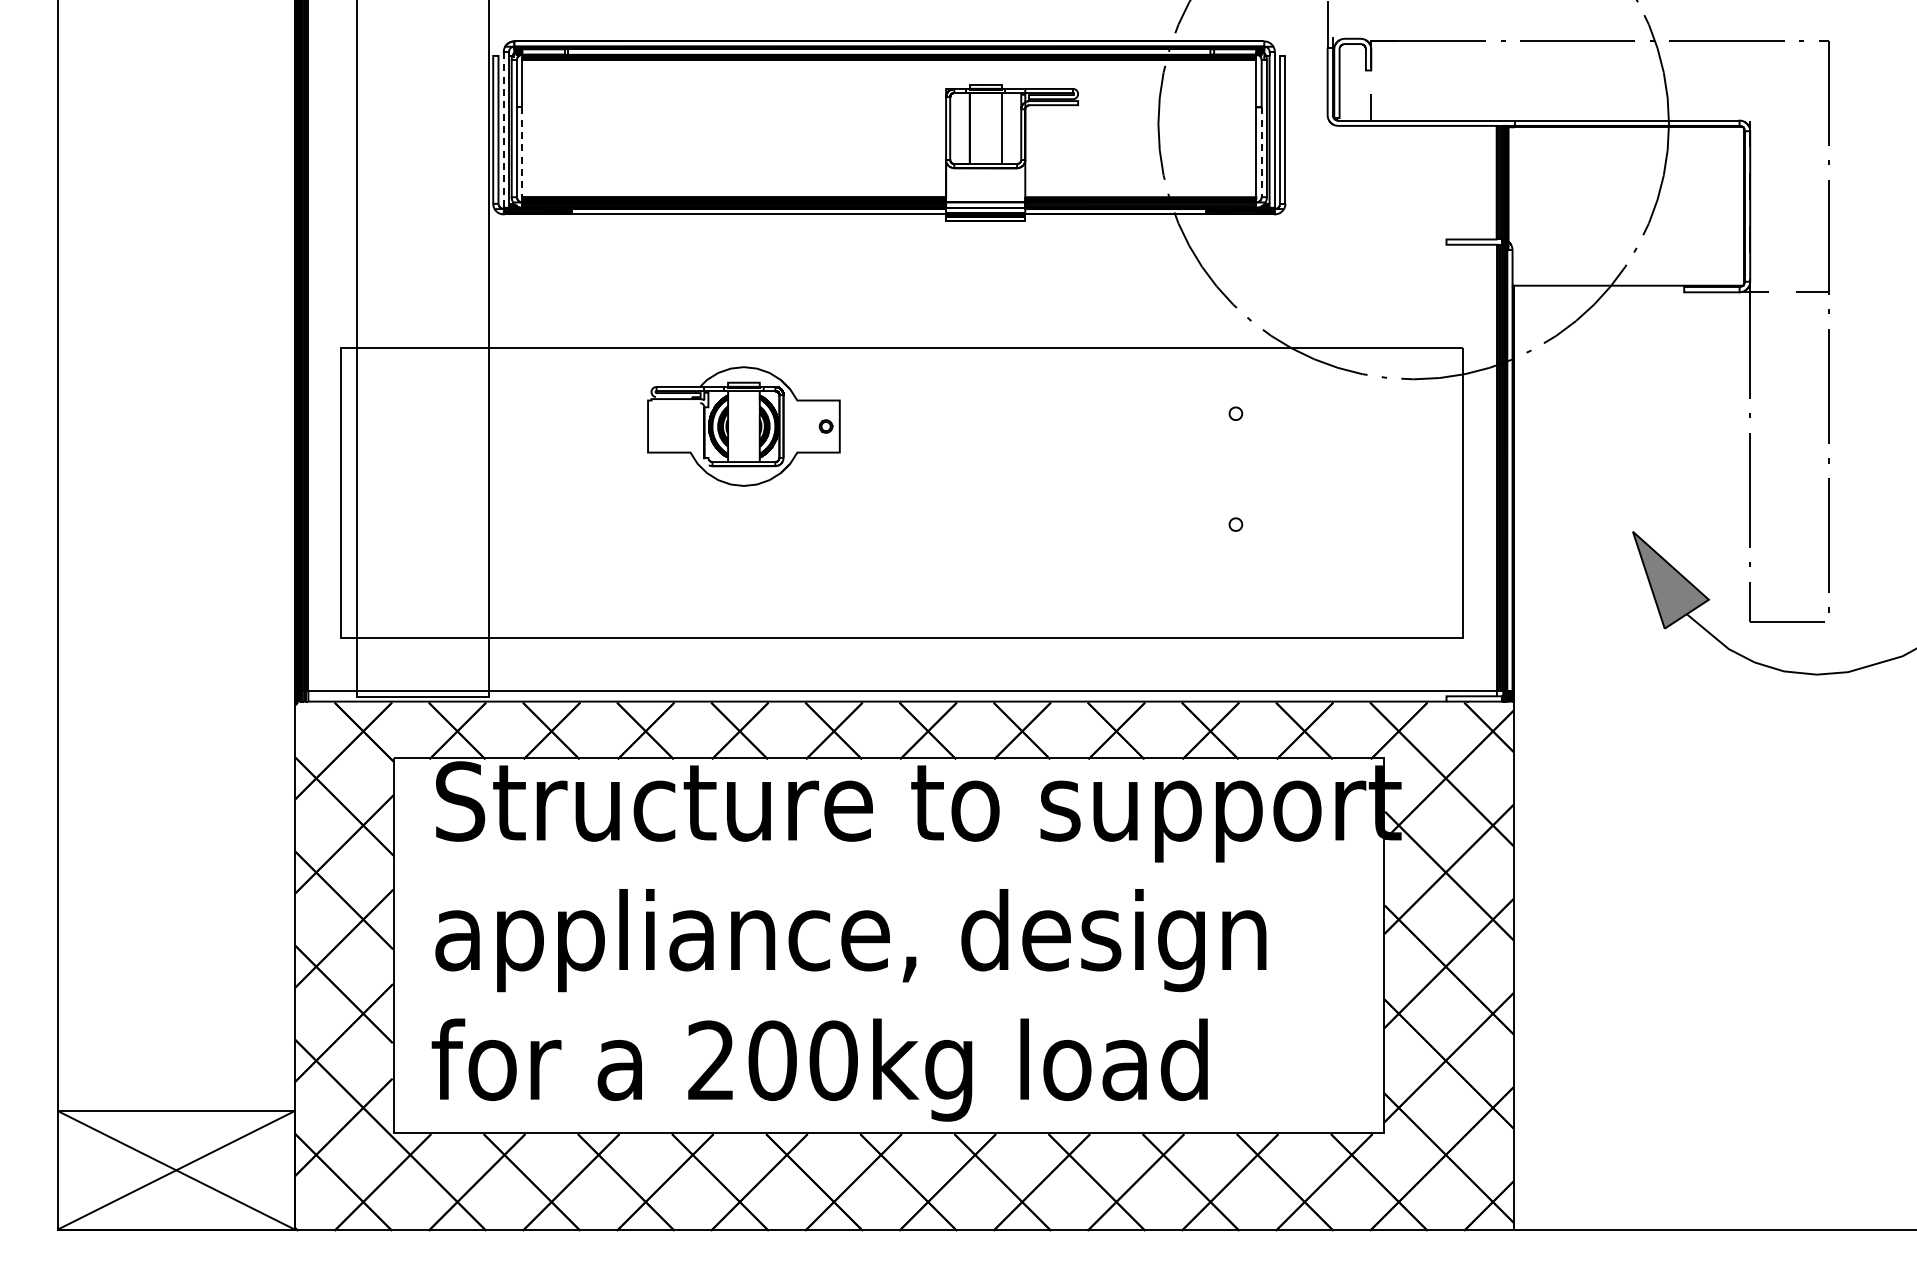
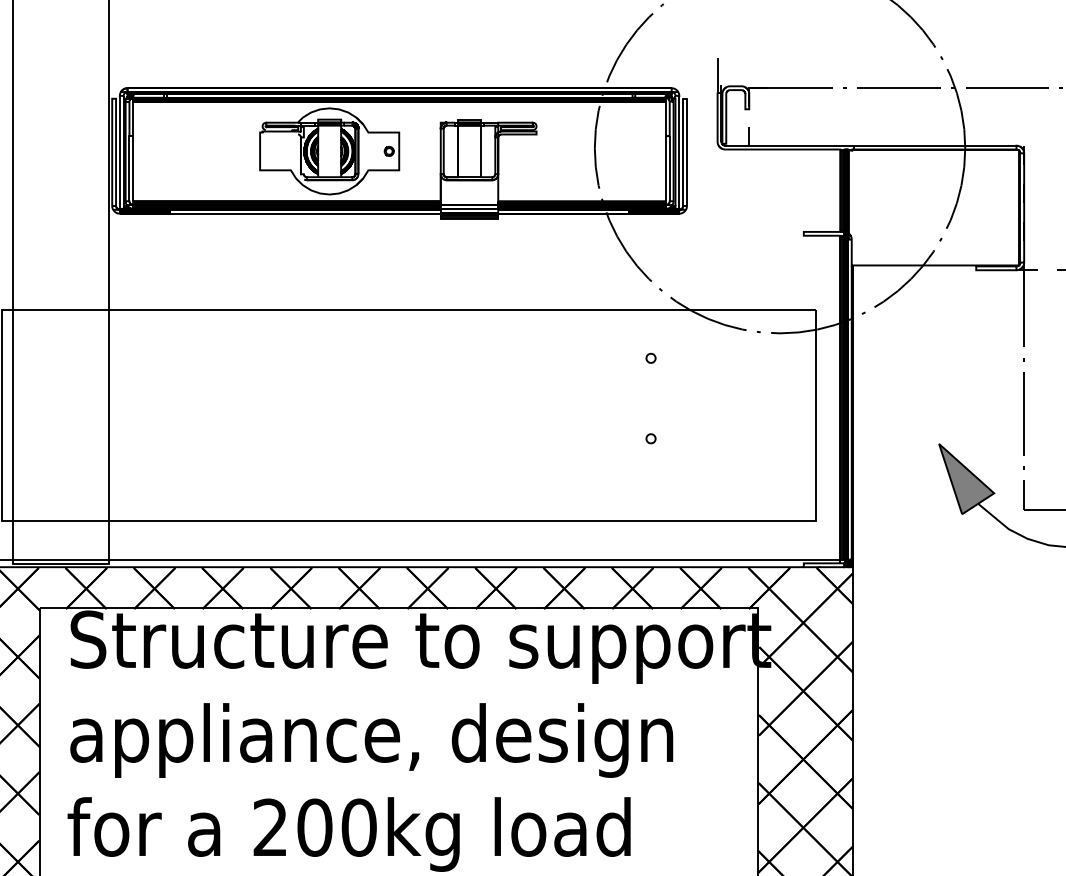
line: (503, 129) -> (119, 152), dashed -> solid
line: (522, 152) -> (133, 168), dashed -> solid
line: (1261, 152) -> (669, 168), dashed -> solid
part: (743, 426) -> (329, 151), moved

